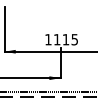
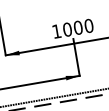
text: (65, 39) -> (77, 27), 1115 -> 1000

